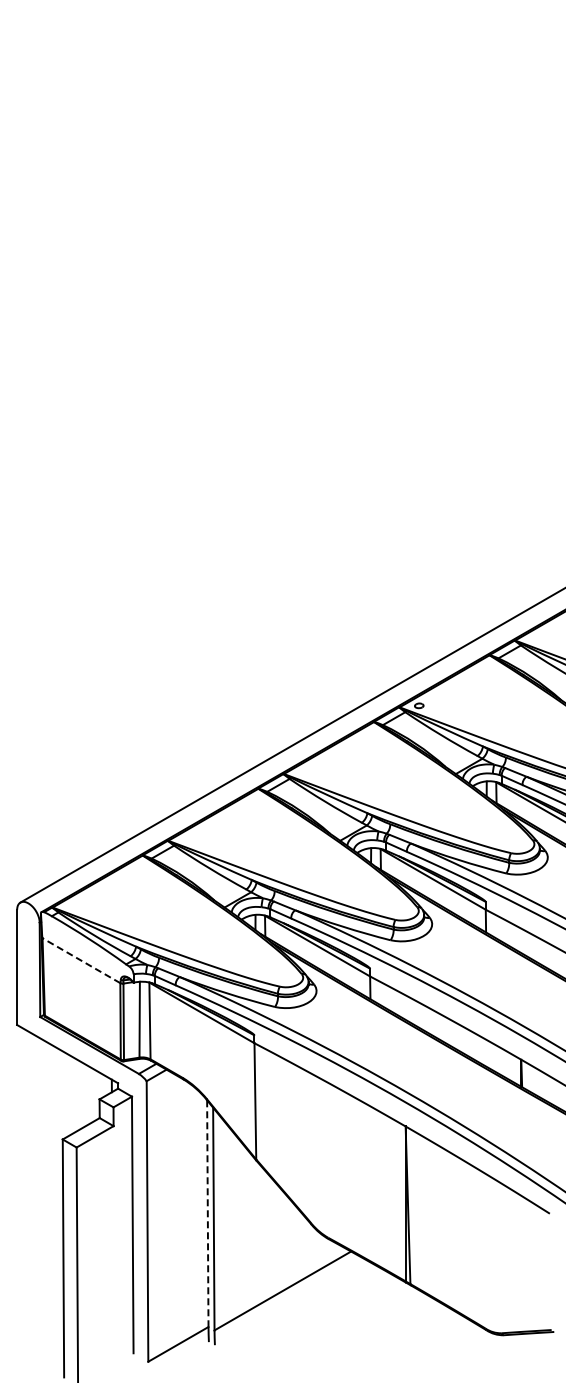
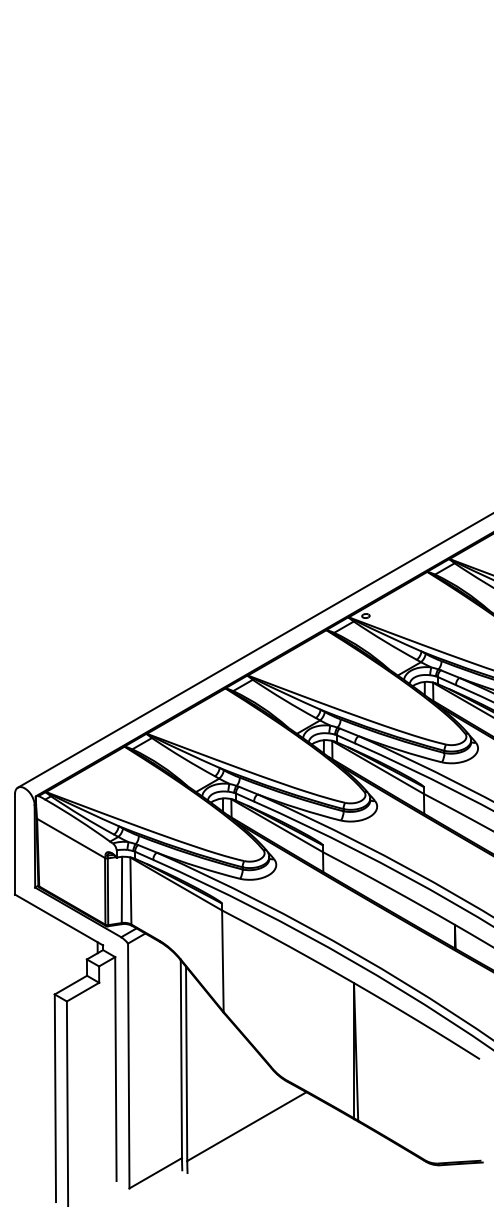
line: (81, 960) -> (71, 838), dashed -> solid
line: (207, 1214) -> (181, 1059), dashed -> solid

